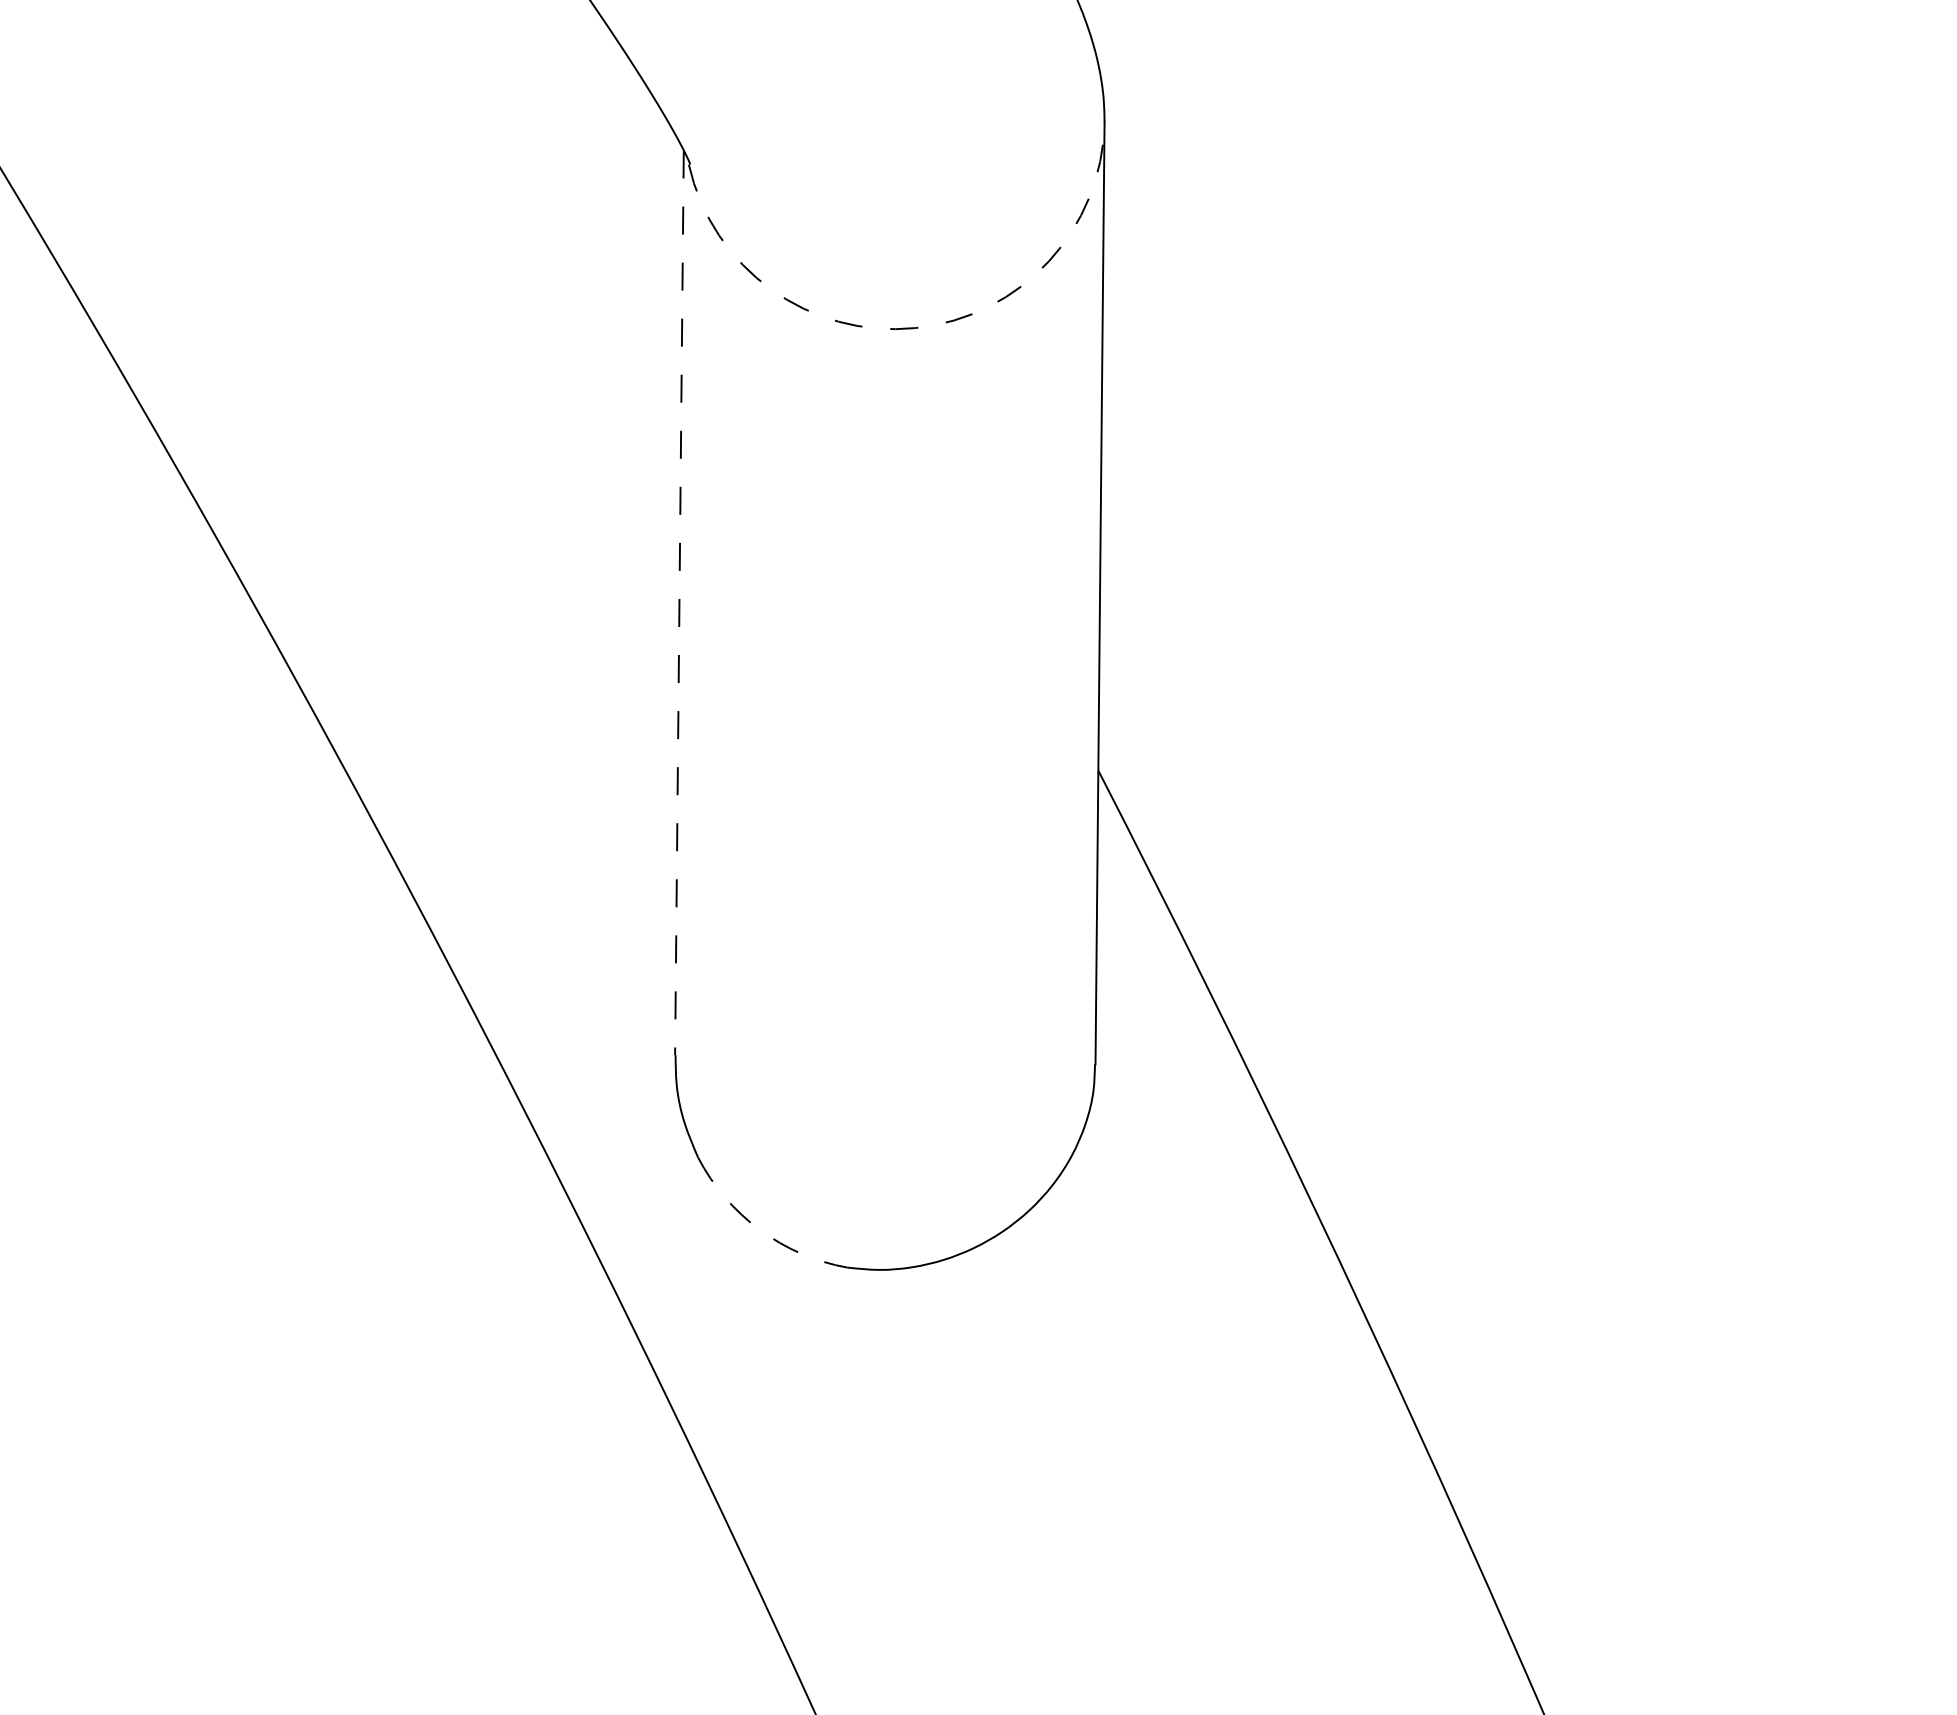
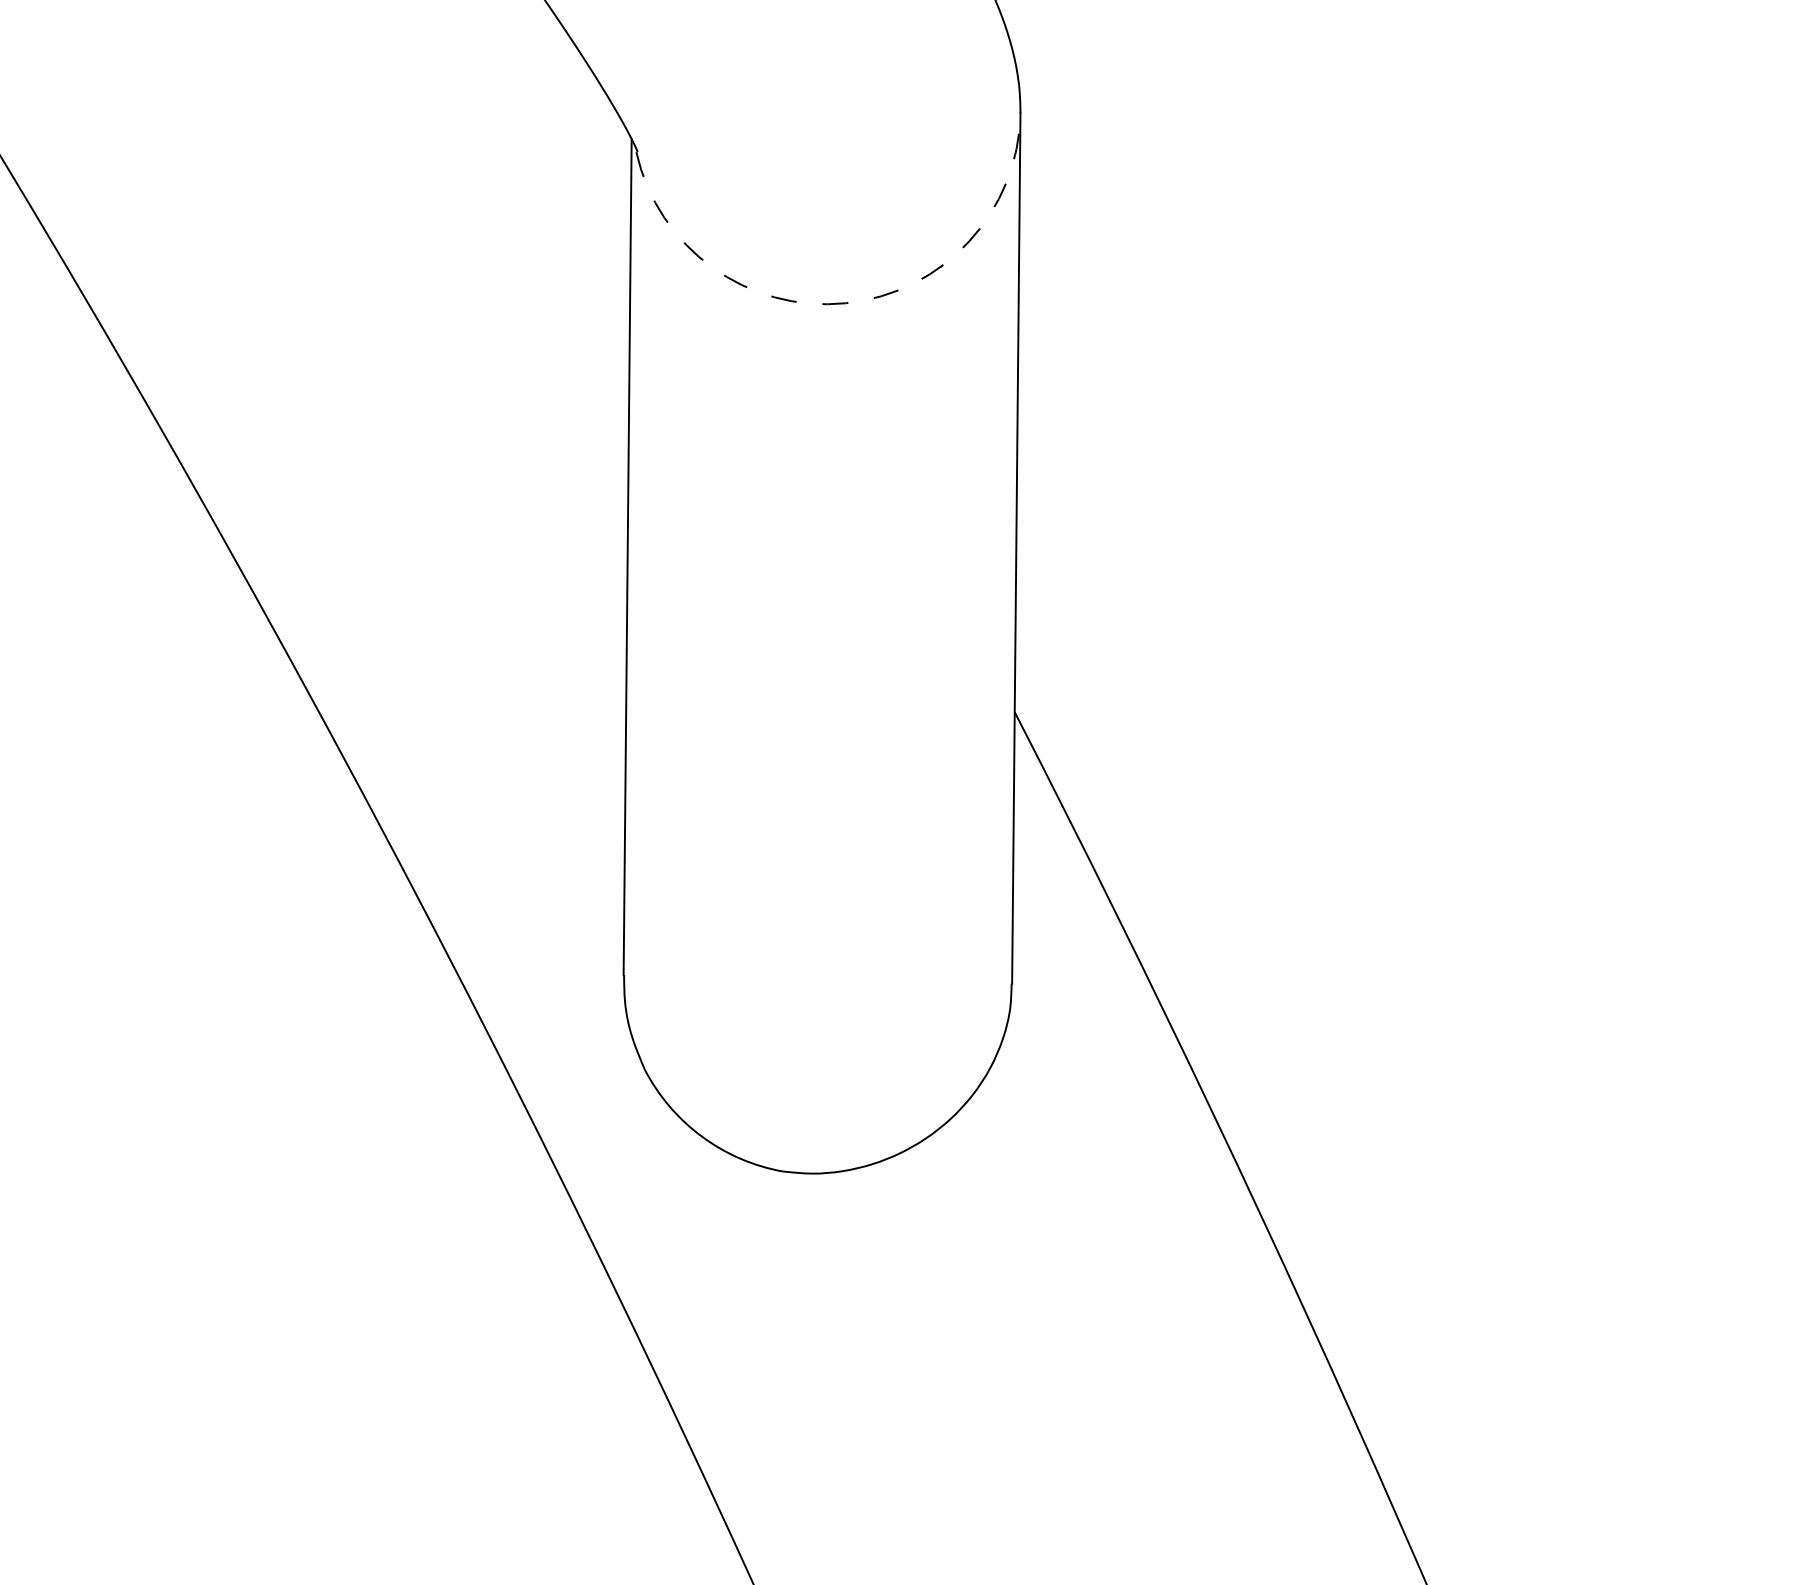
line: (679, 603) -> (627, 557), dashed -> solid
arc: (759, 1229) -> (701, 1136), dashed -> solid

